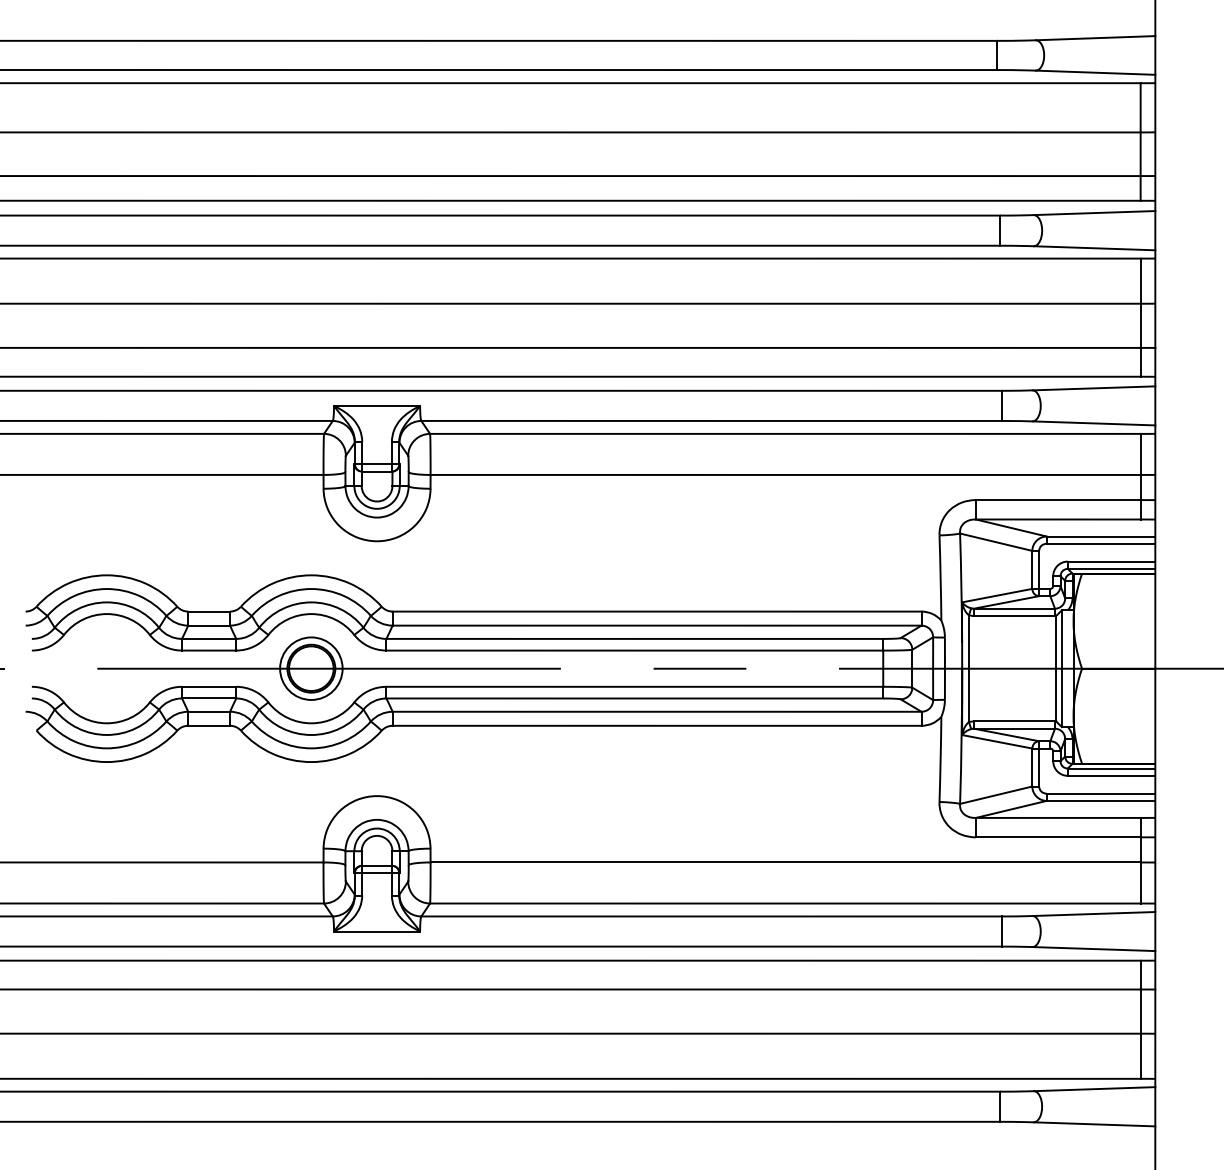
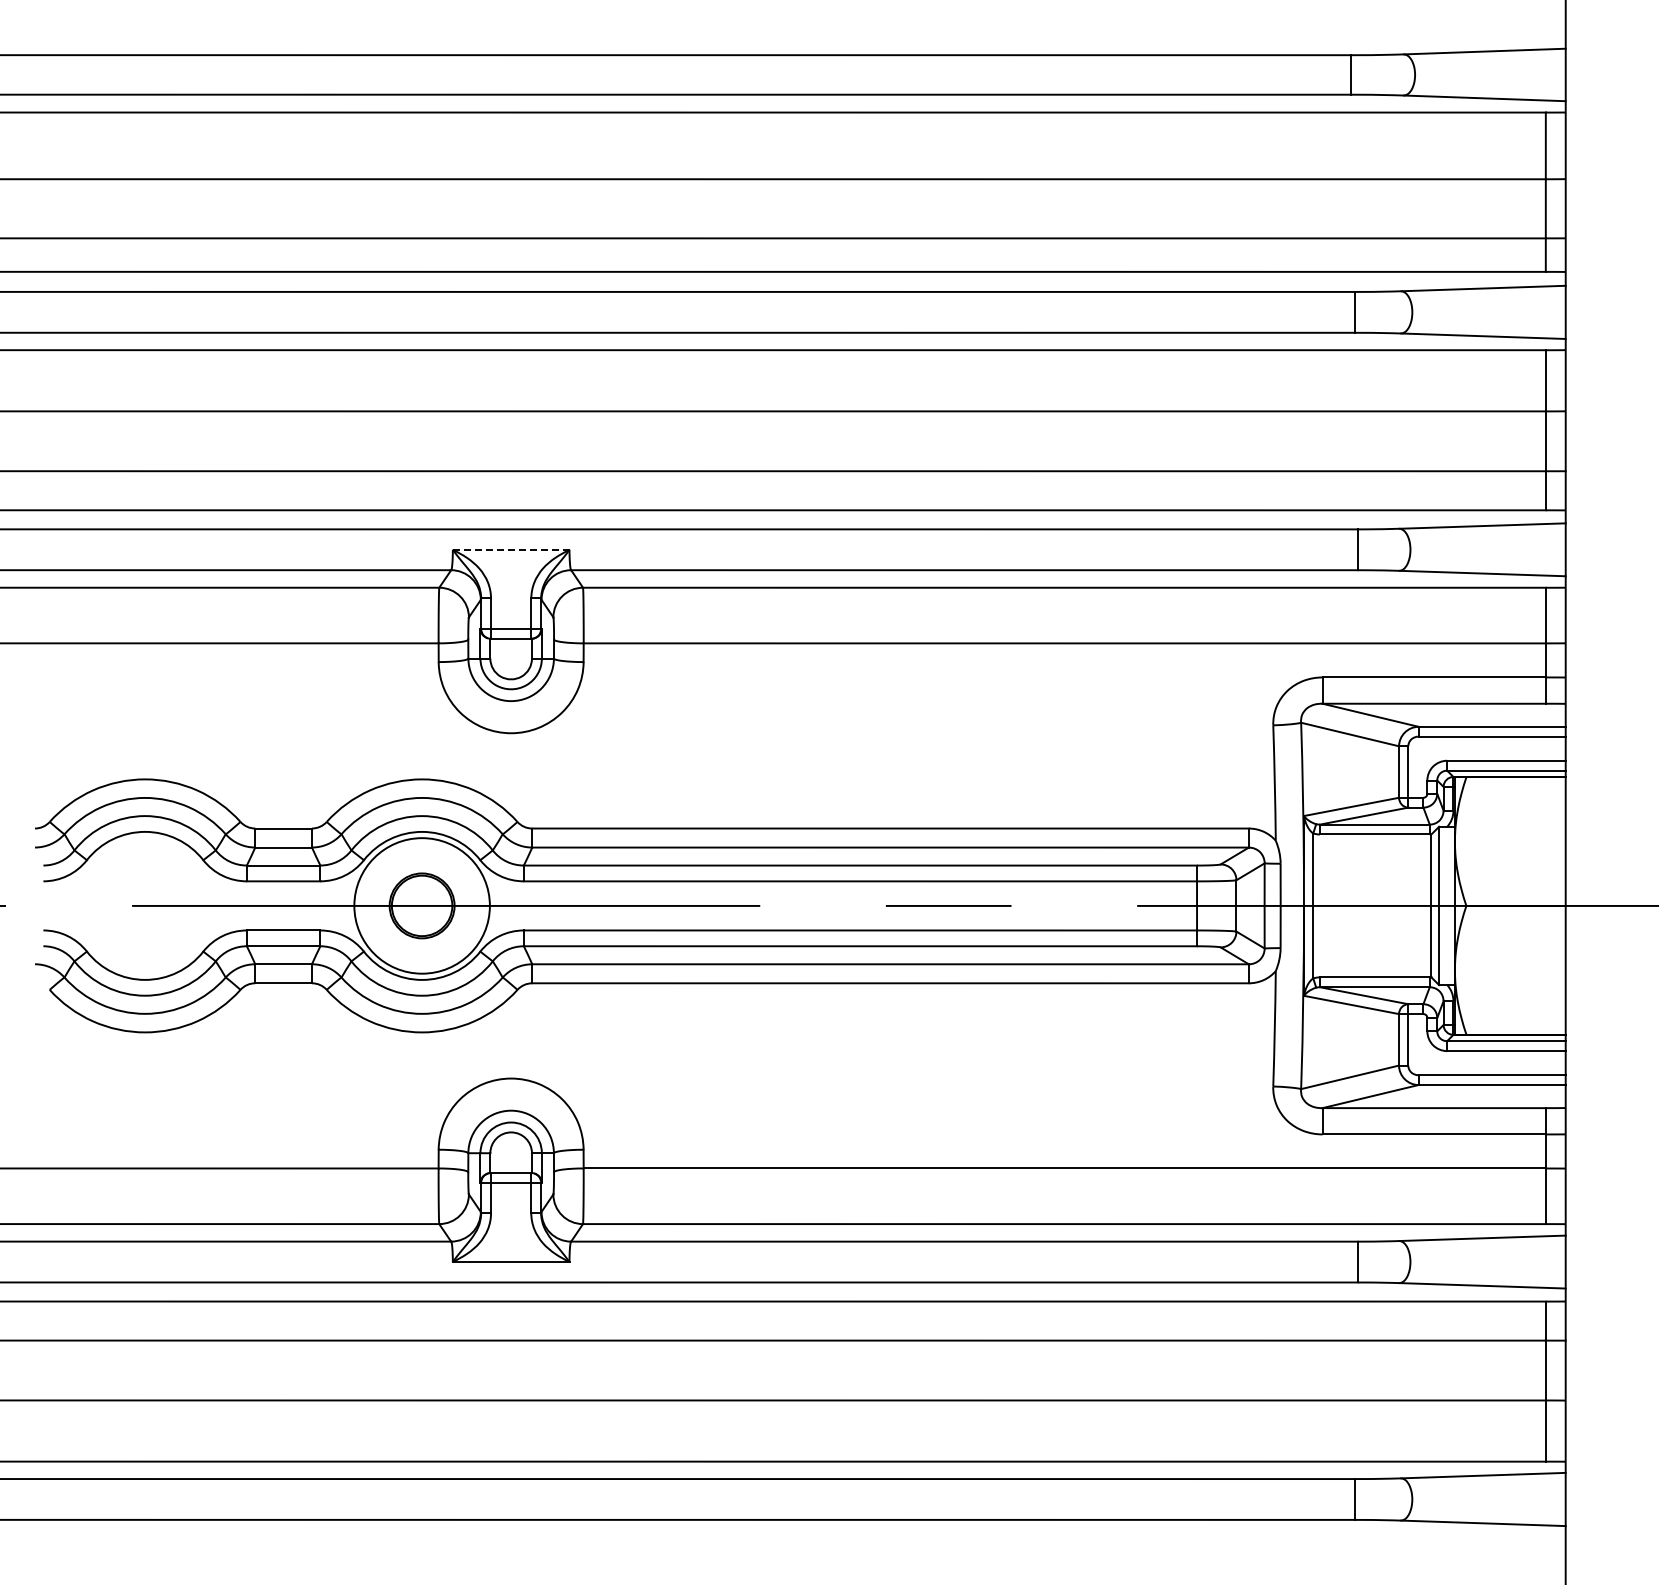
line: (377, 405) -> (511, 549), solid -> dashed
circle: (310, 668) -> (421, 905), size x1.6

